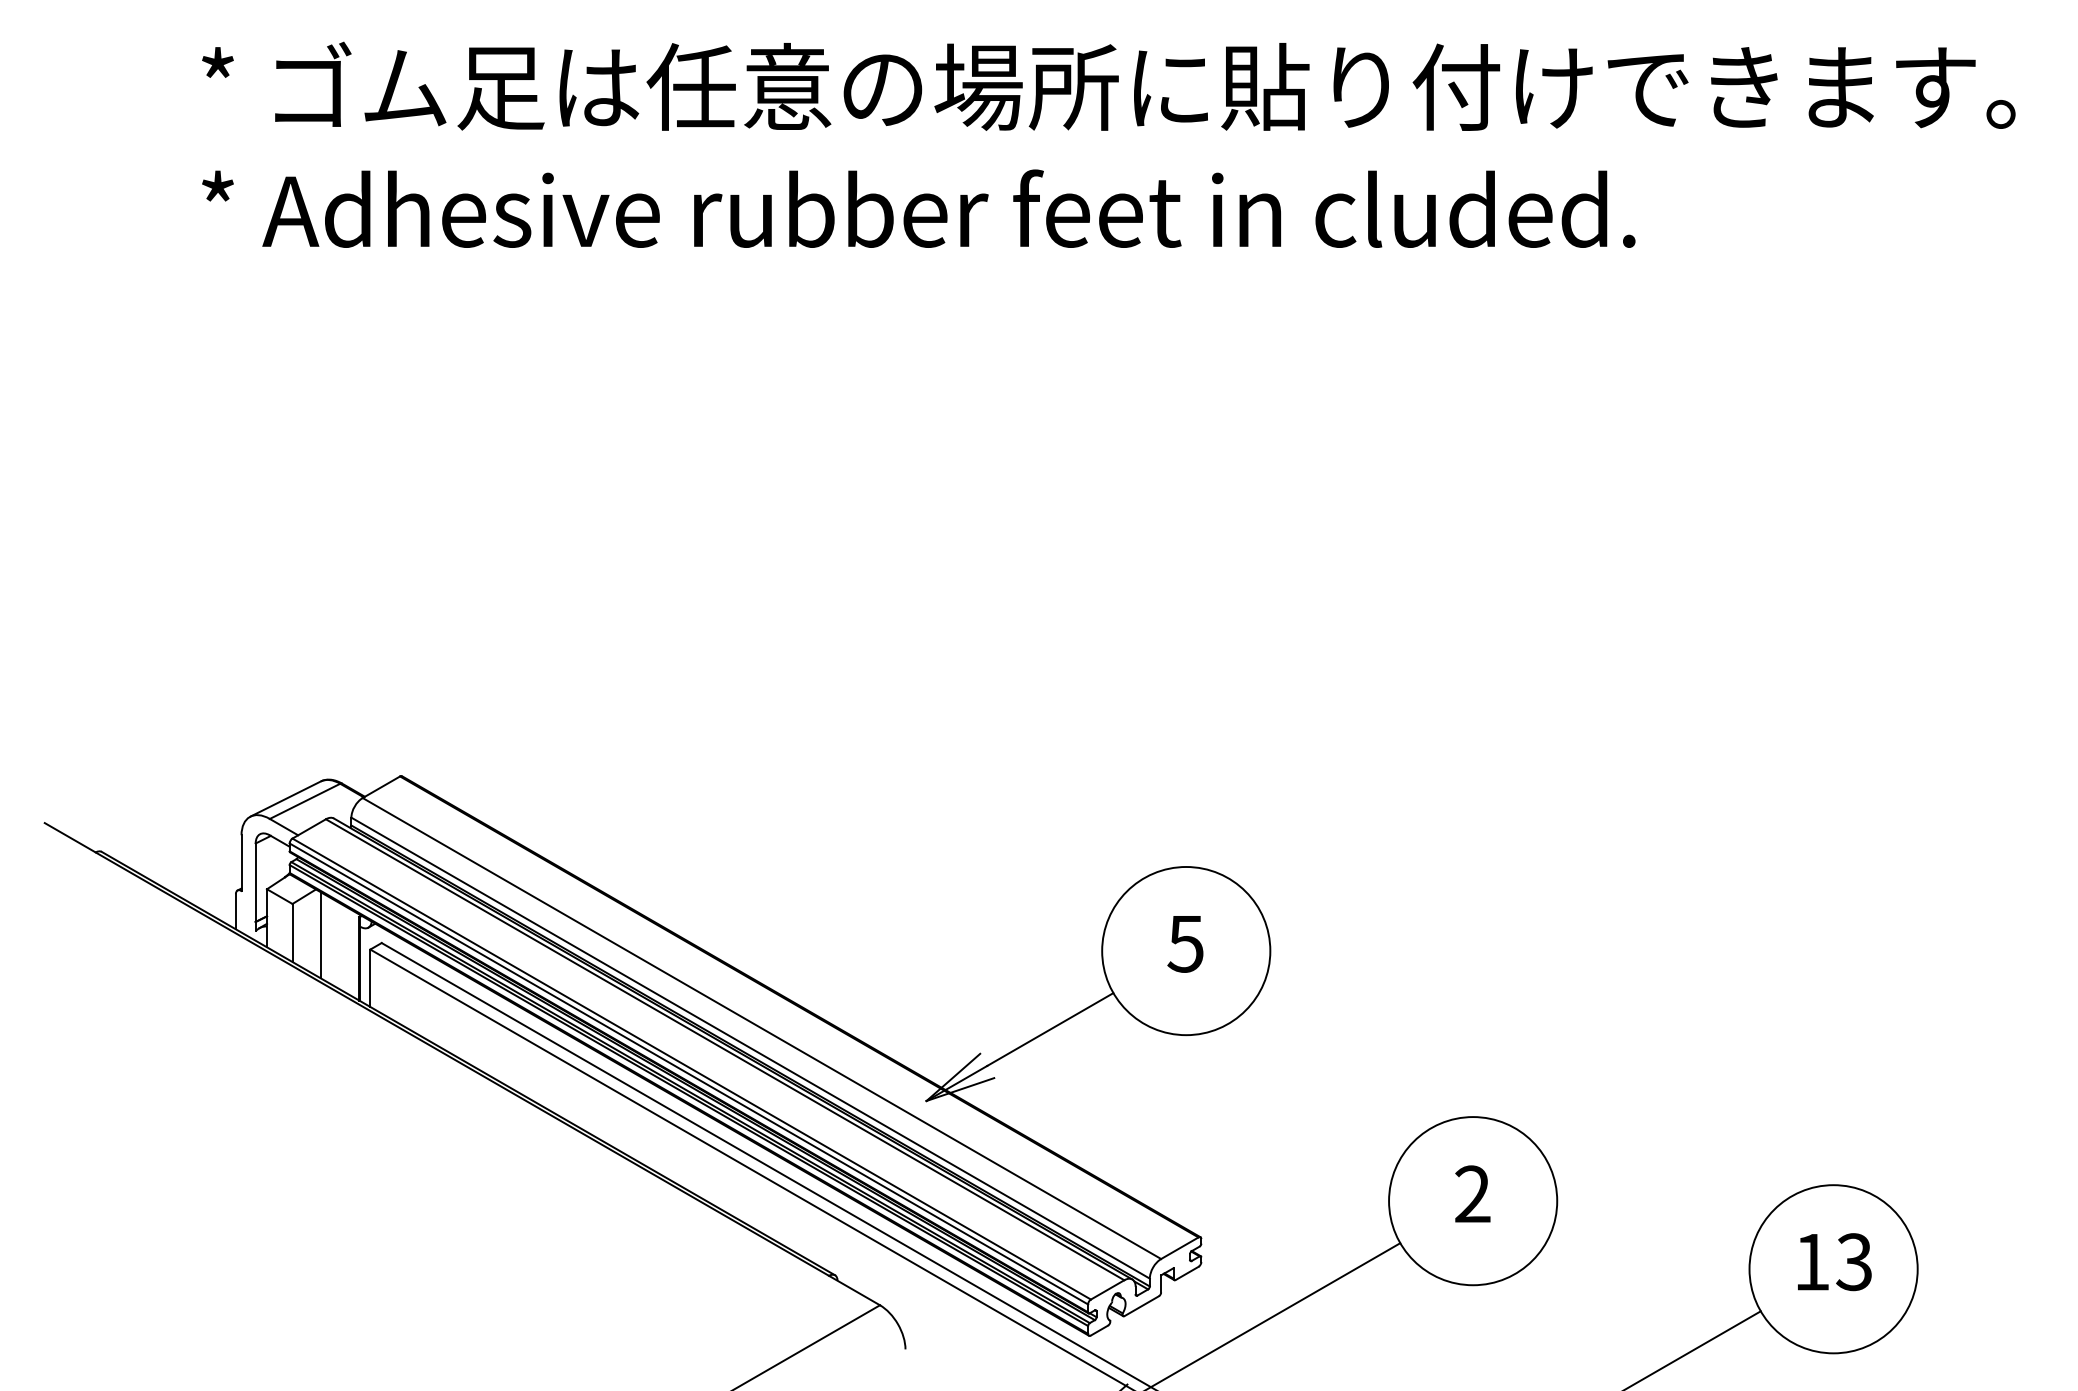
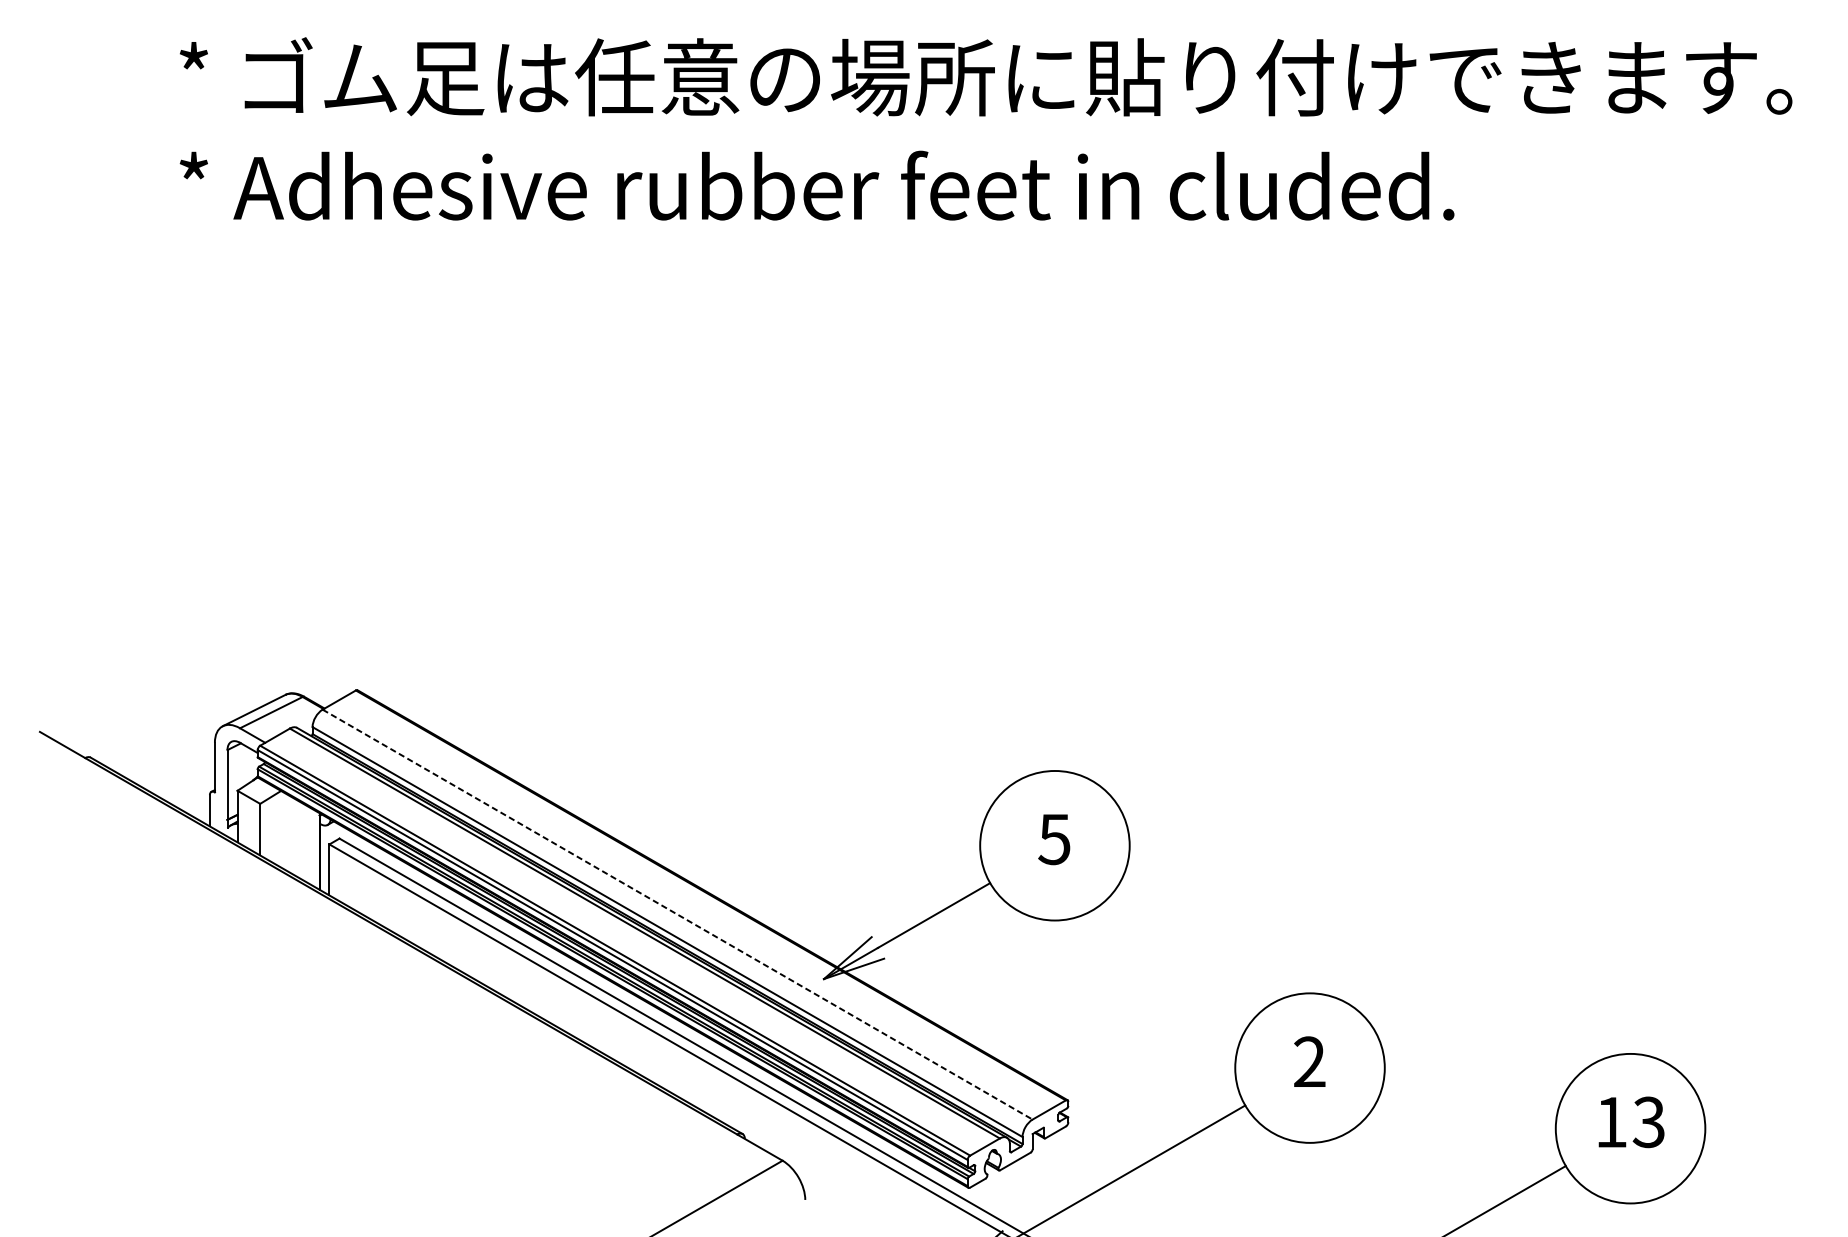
line: (320, 935) -> (285, 831), removed
line: (761, 1028) -> (677, 914), solid -> dashed

